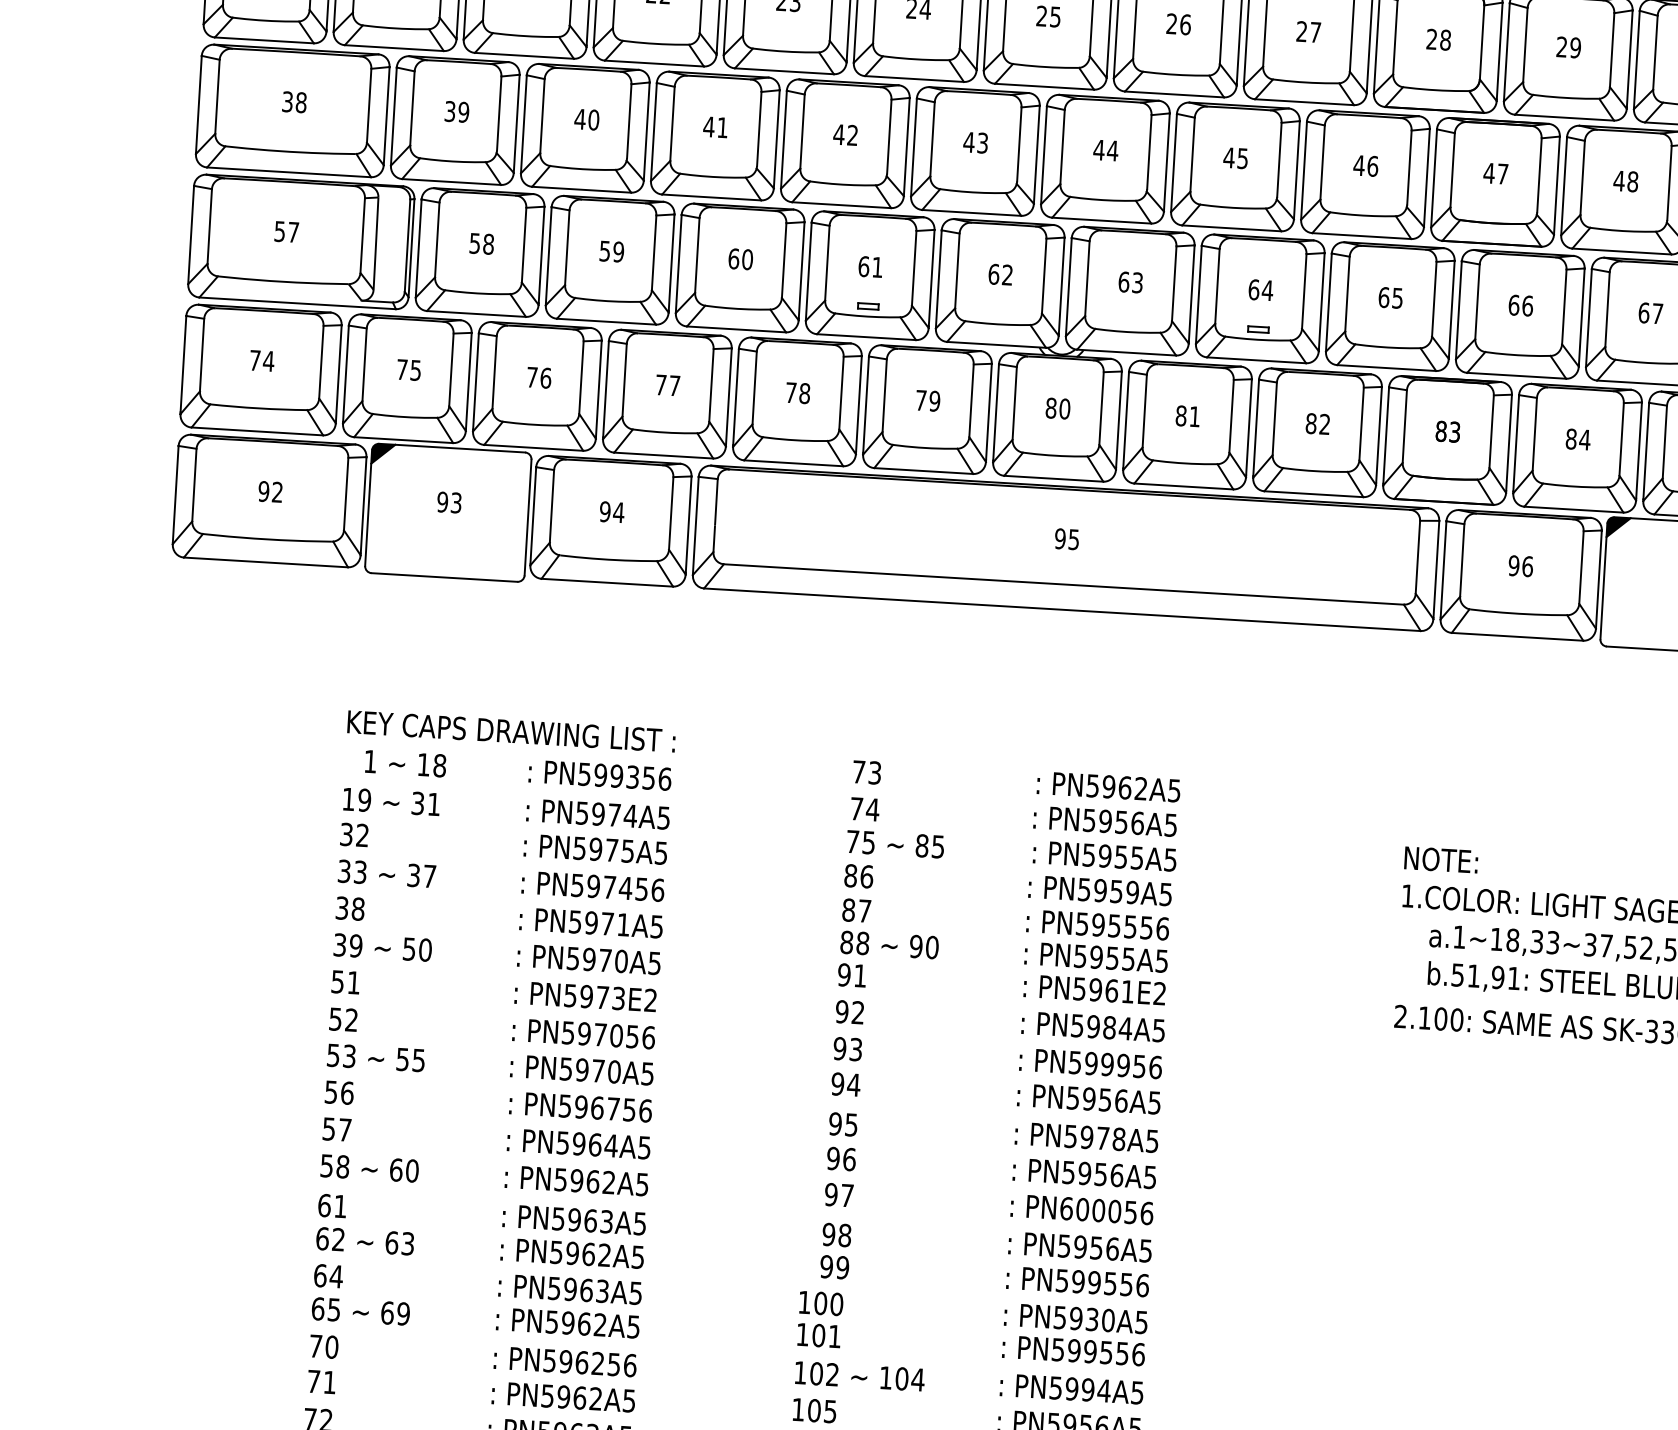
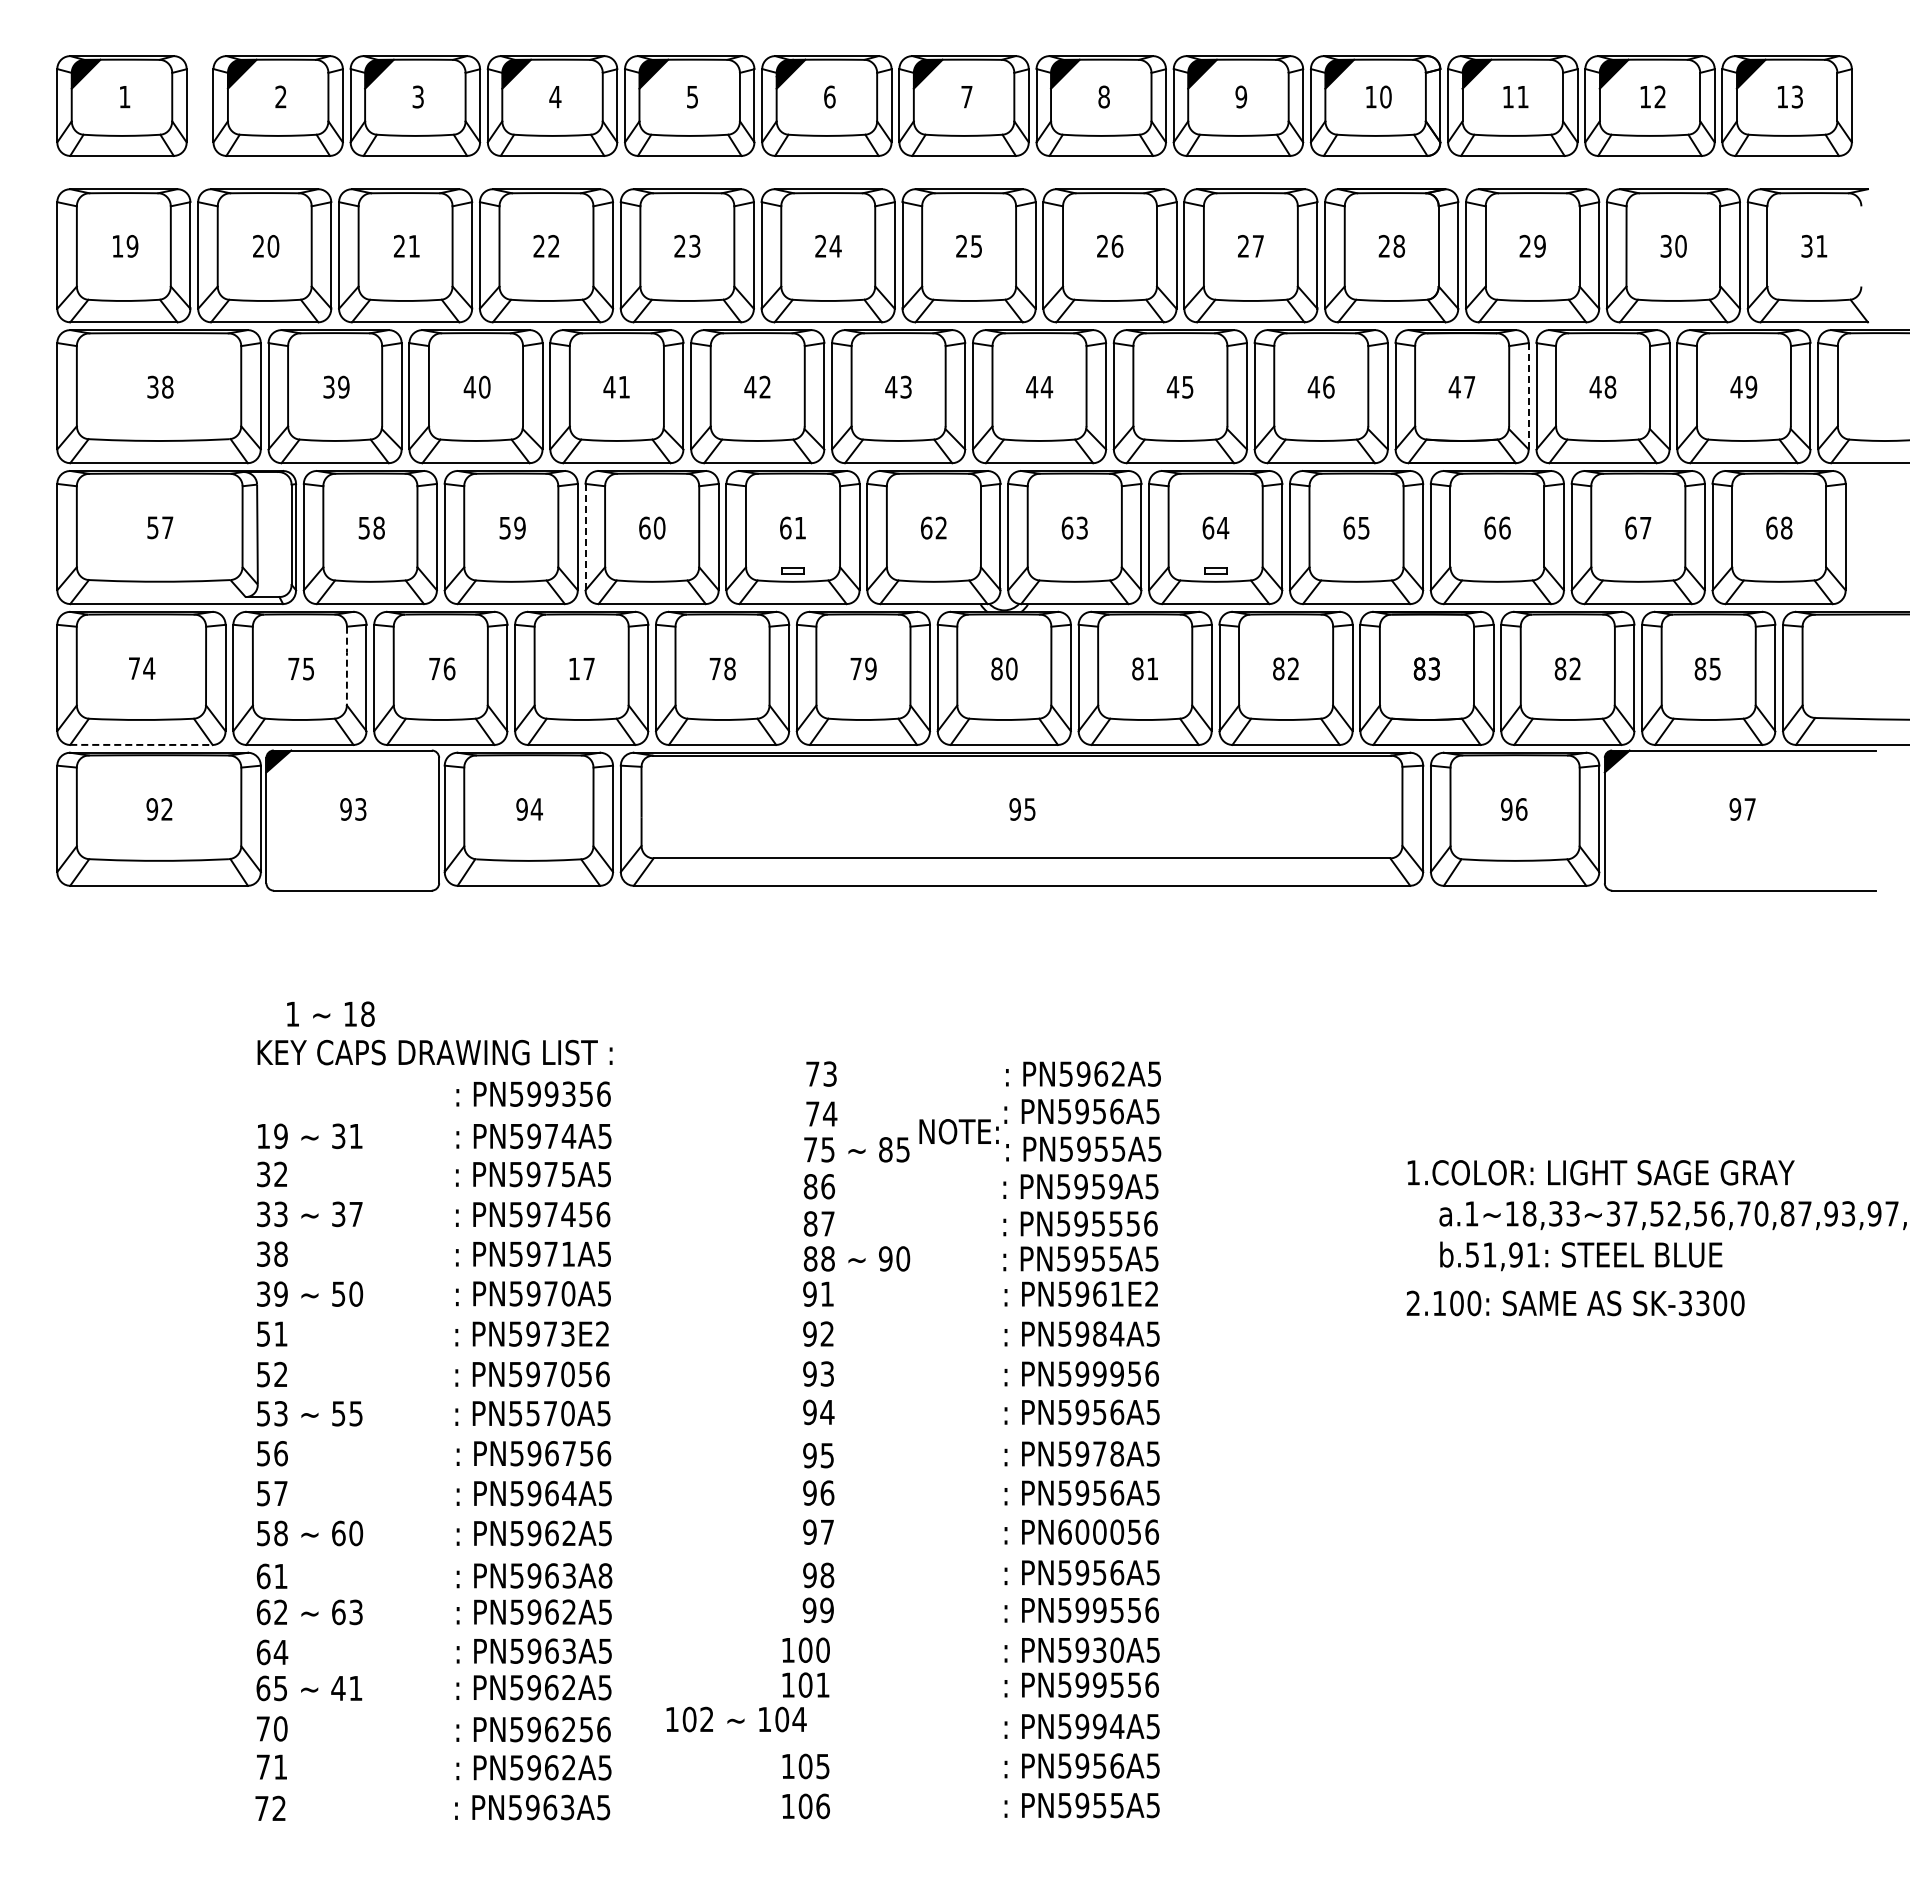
line: (1556, 184) -> (1528, 395), solid -> dashed
line: (678, 264) -> (585, 537), solid -> dashed
line: (450, 370) -> (346, 666), solid -> dashed
text: (661, 384) -> (574, 668), 77 -> 17
line: (257, 431) -> (141, 744), solid -> dashed
text: (1585, 439) -> (1575, 668), 84 -> 82
text: (405, 763) -> (330, 1013), moved
text: (1440, 859) -> (958, 1131), moved
text: (581, 1069) -> (532, 1413), PN5970A5 -> PN5570A5
text: (640, 1223) -> (605, 1575), PN5963A5 -> PN5963A8
text: (394, 1313) -> (346, 1688), 69 -> 41
text: (859, 1376) -> (736, 1719), moved

